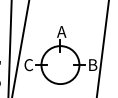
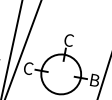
text: (61, 31) -> (68, 39), A -> C

